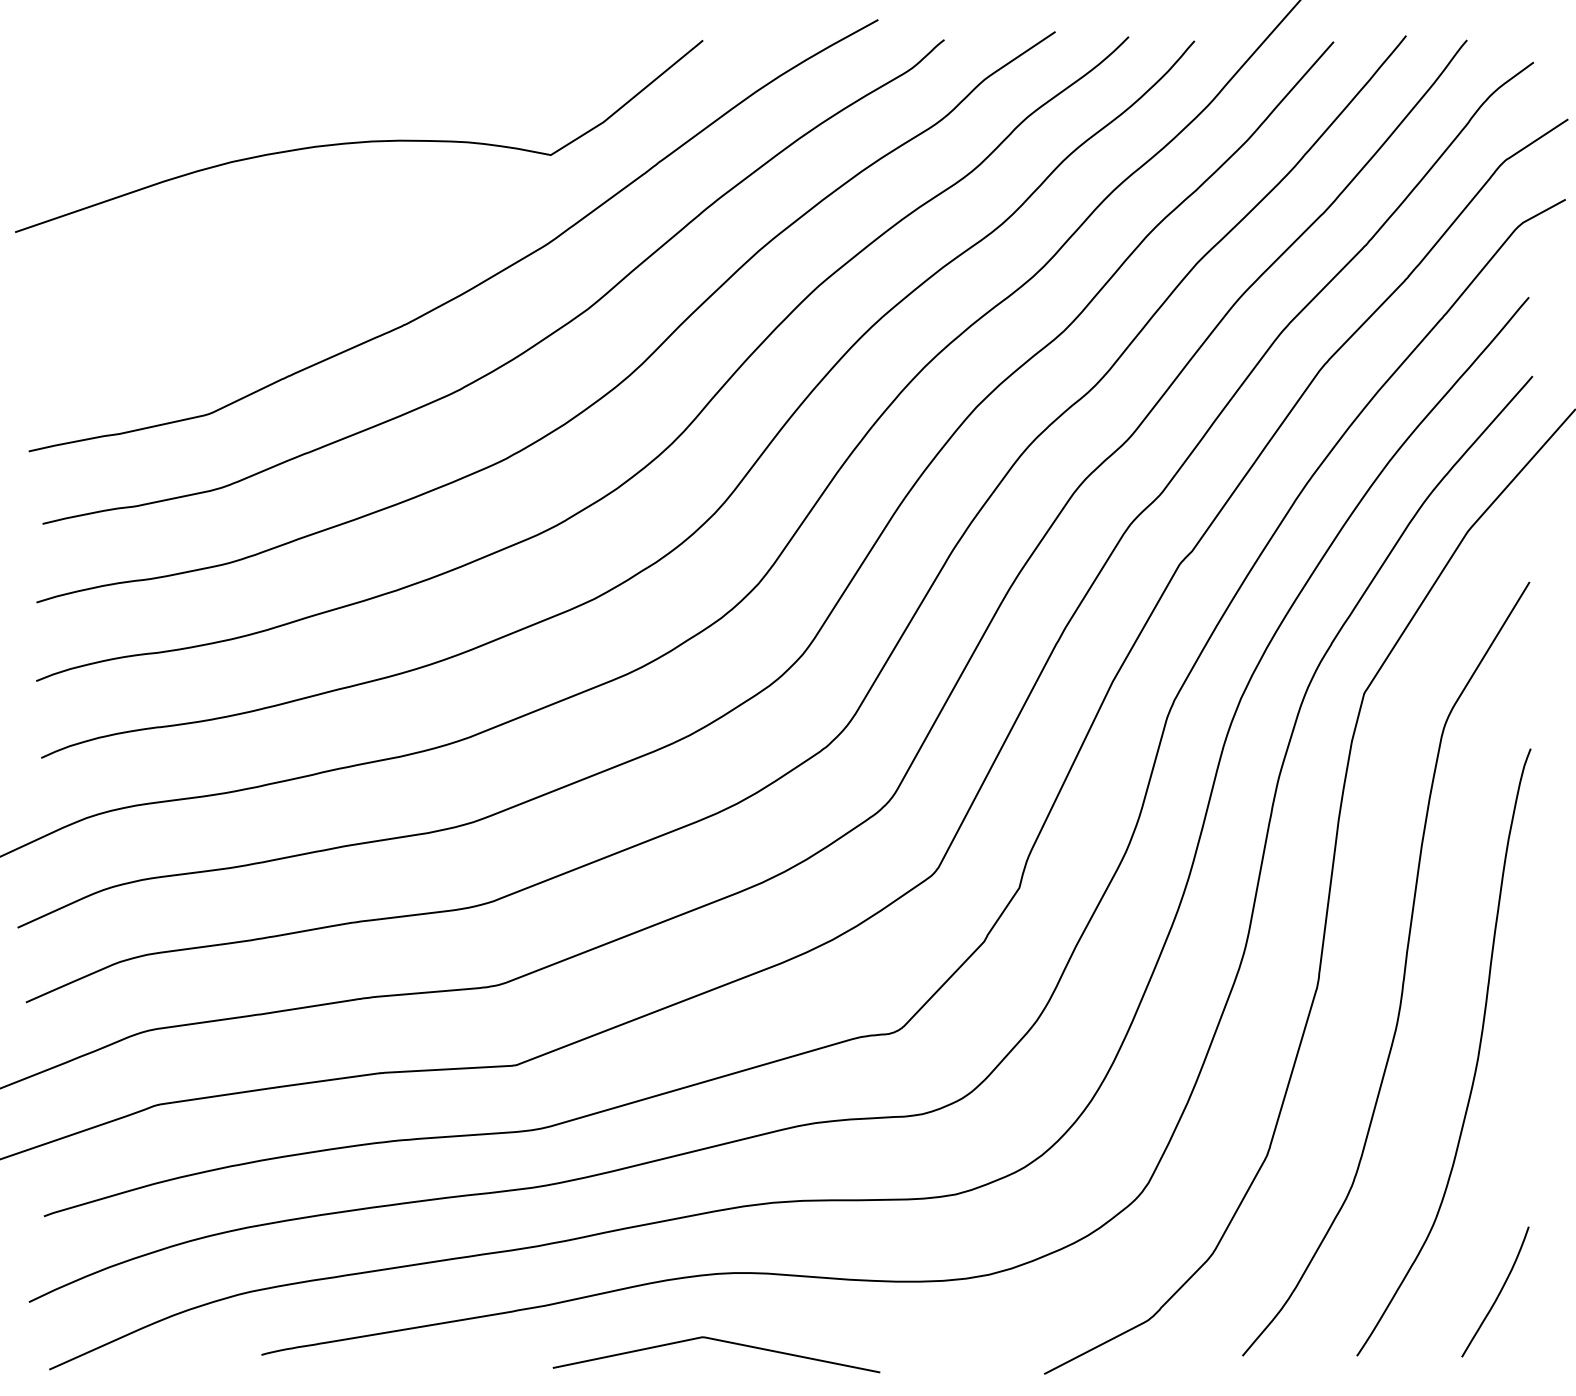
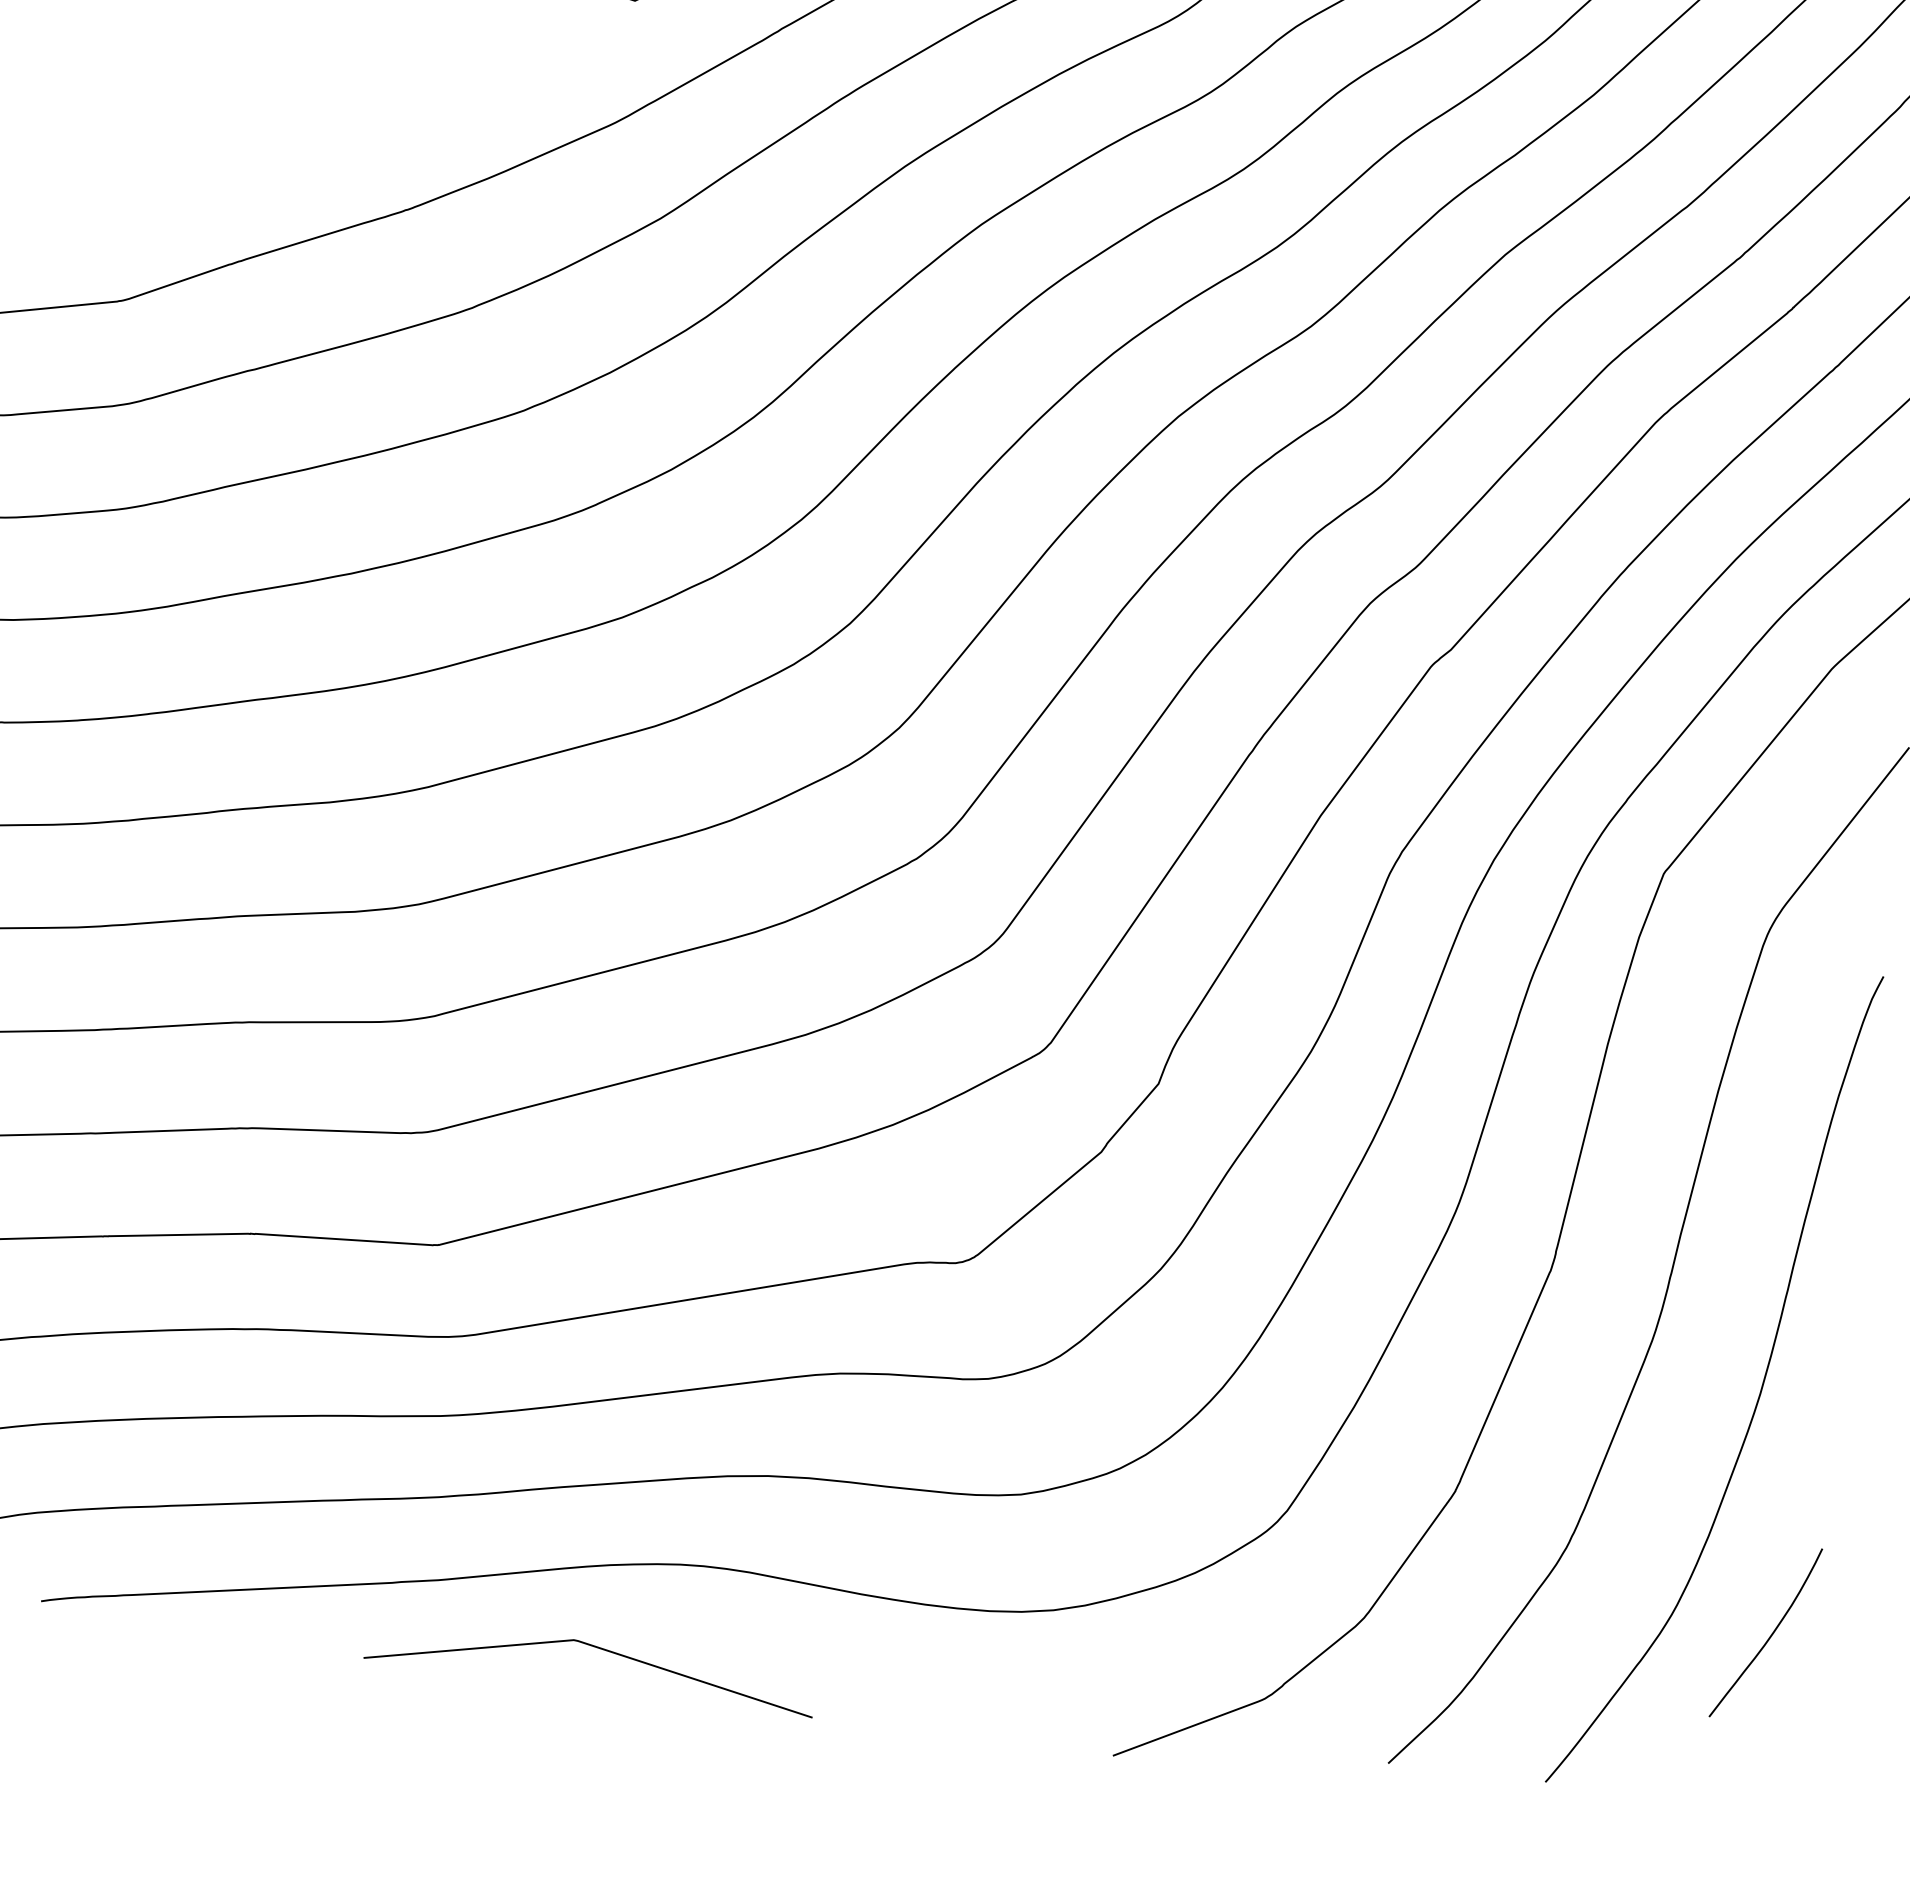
curve: (1498, 1293) -> (1769, 1635), moved
line: (718, 1341) -> (595, 1648), moved

